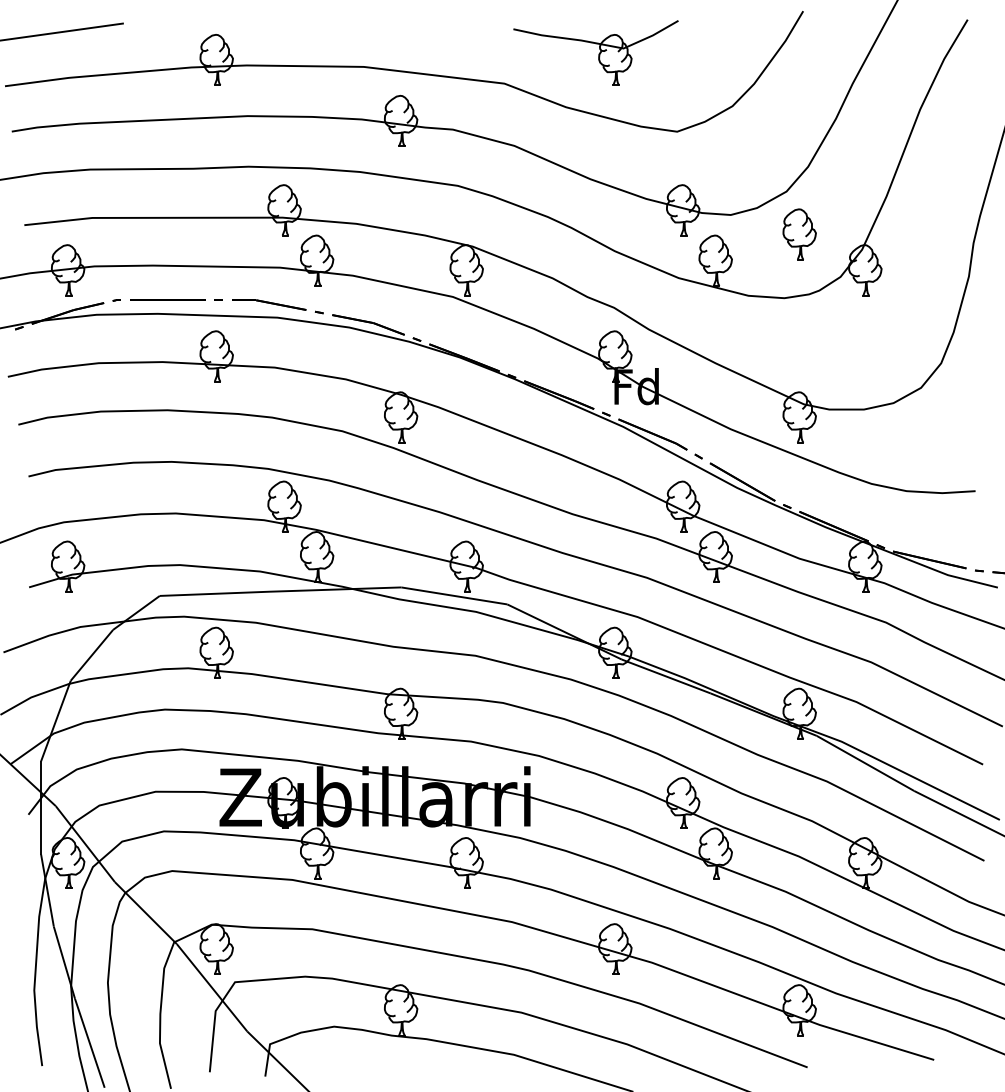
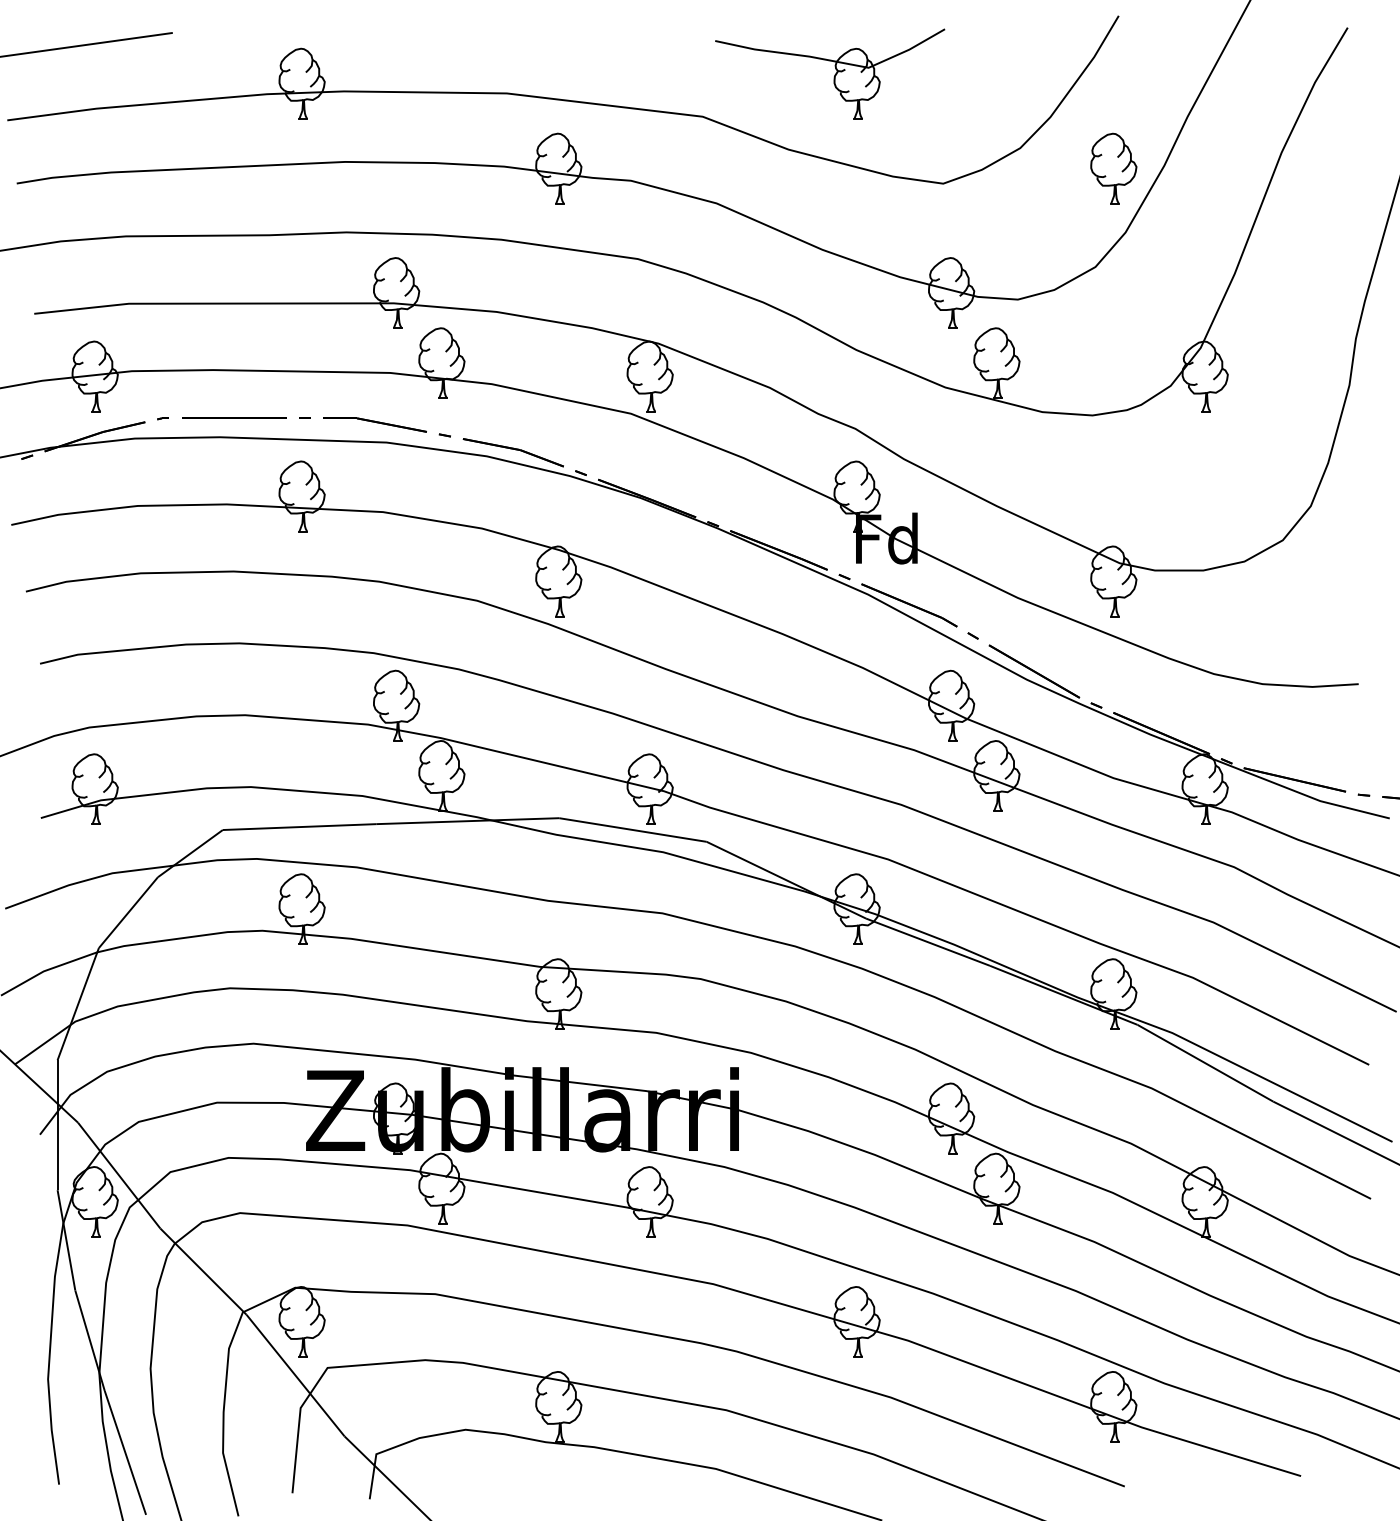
part: (799, 234) -> (1113, 168), moved

